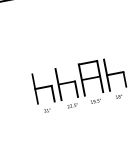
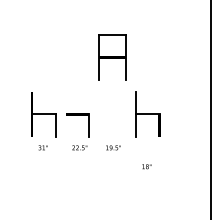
part: (90, 78) -> (112, 57), moved
line: (58, 83) -> (65, 113), removed
text: (118, 96) -> (146, 166), moved

